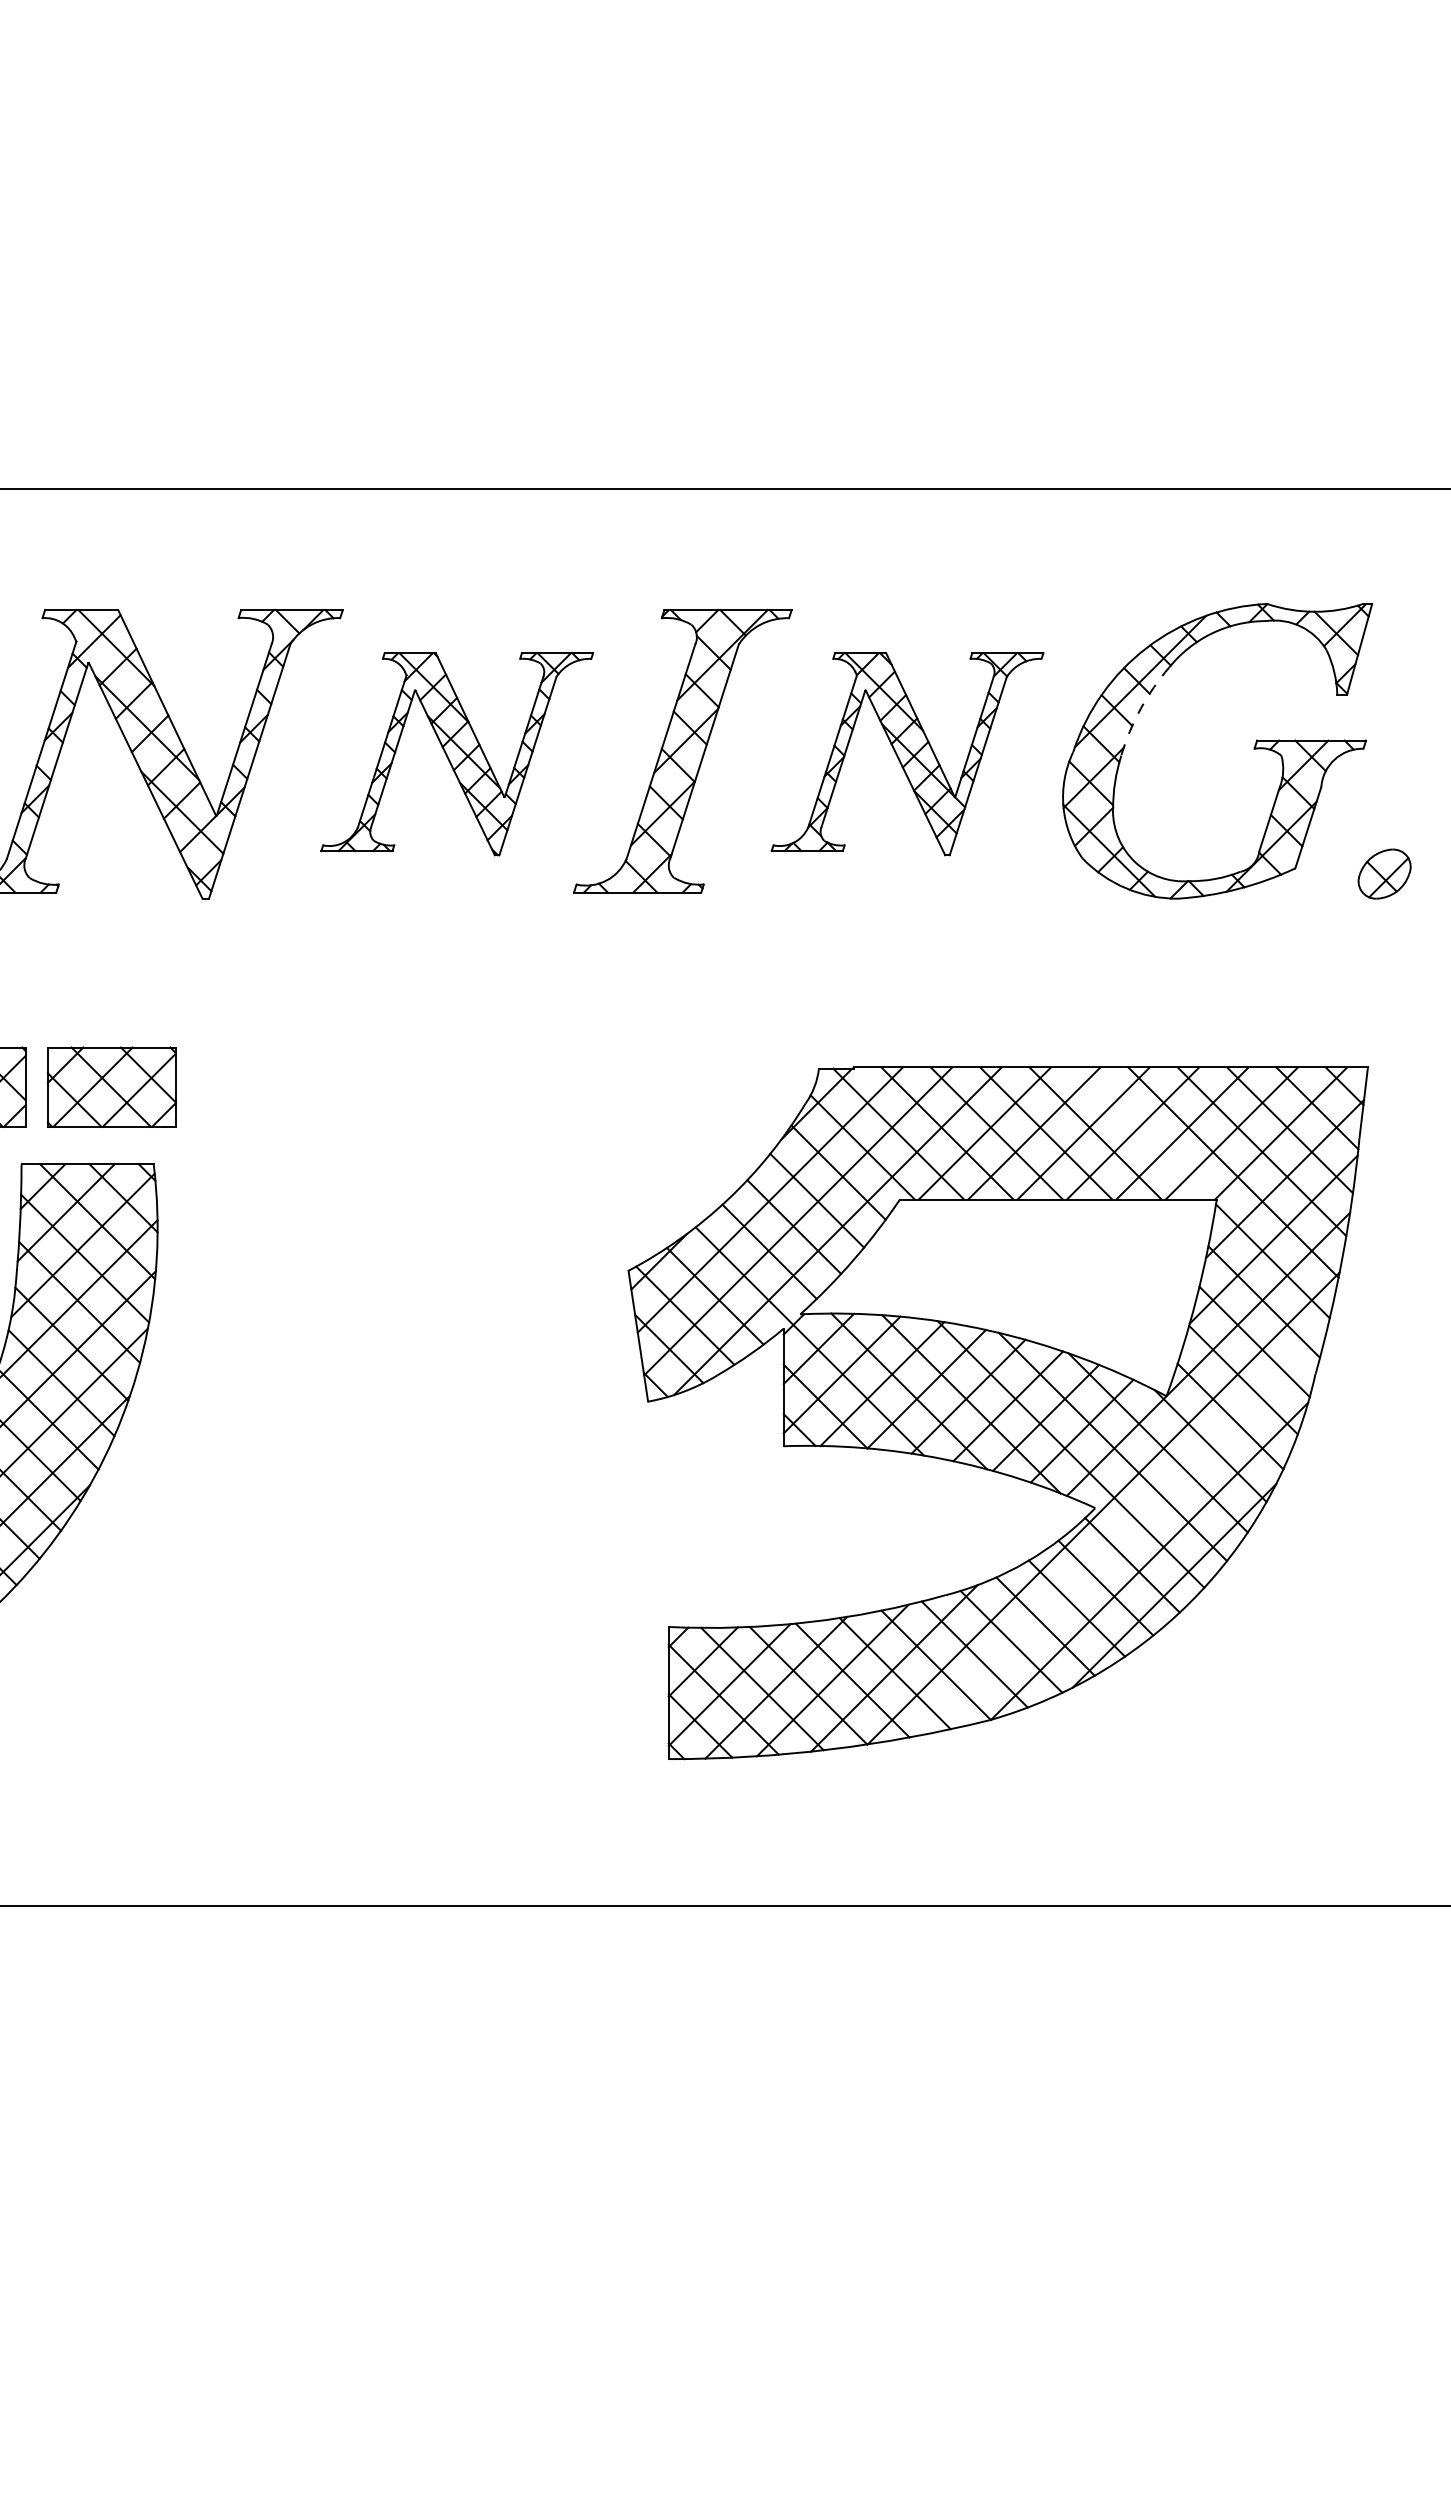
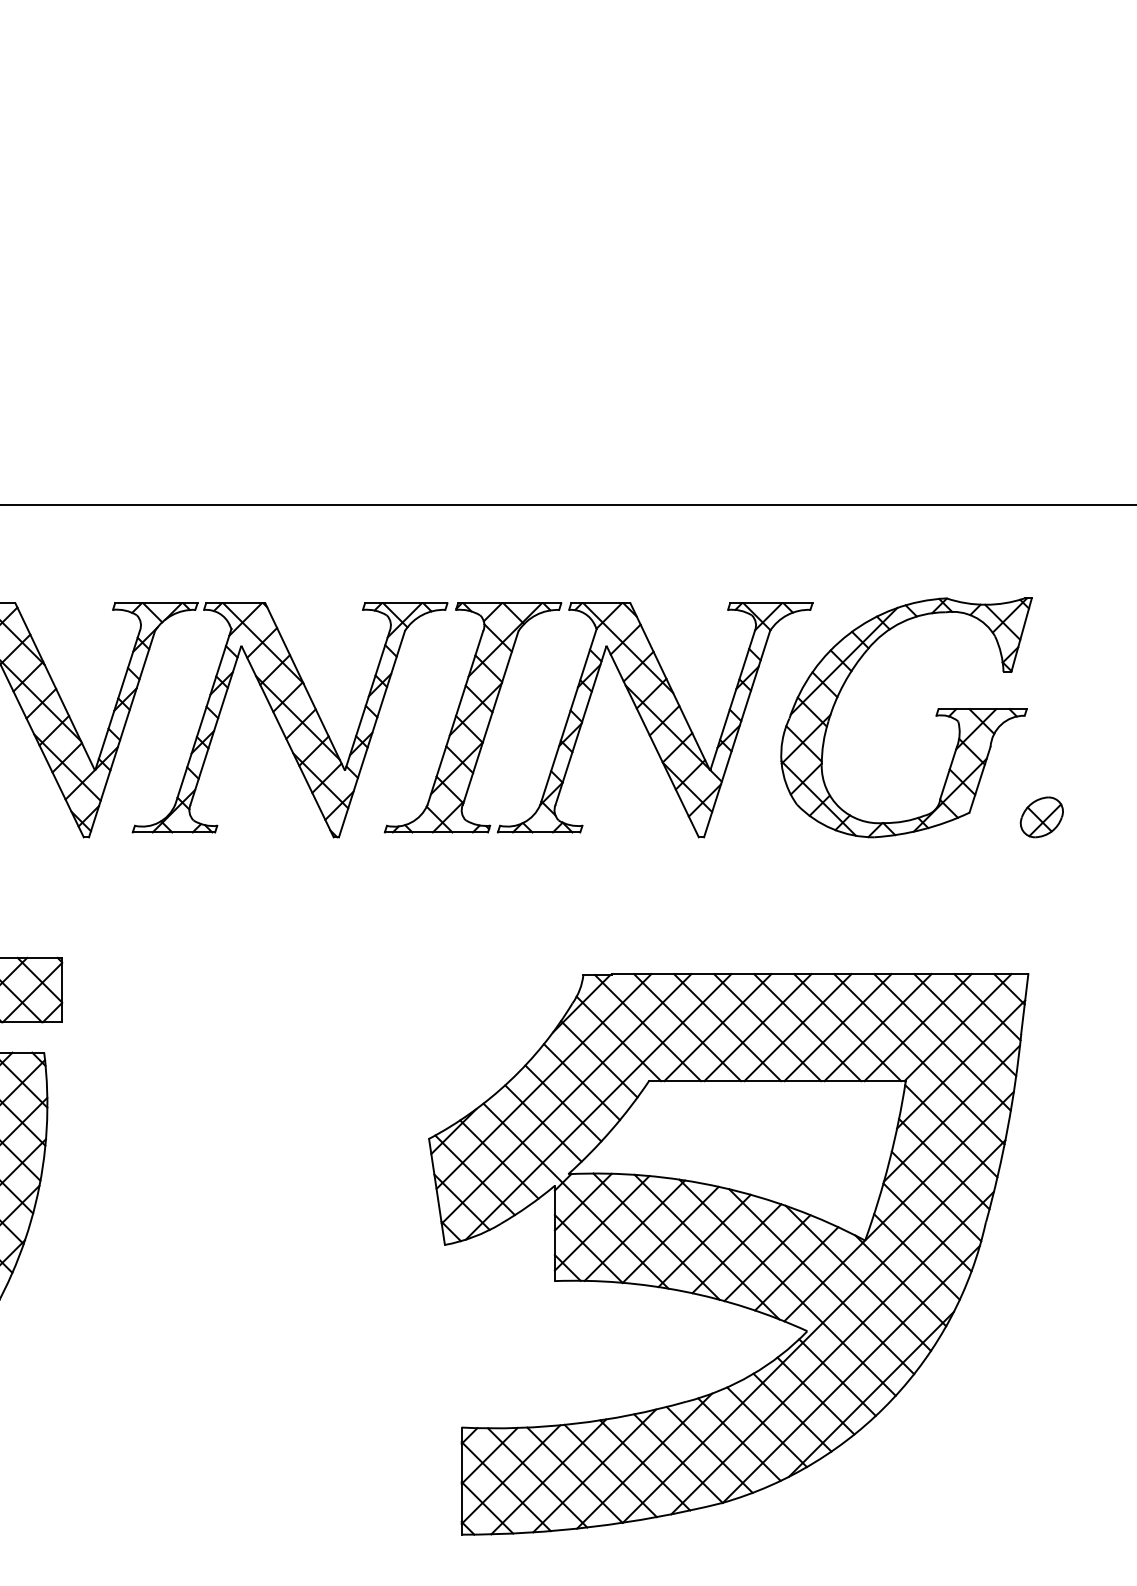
arc: (1140, 708) -> (844, 683), dashed -> solid
part: (457, 753) -> (290, 719), size x1.43
part: (907, 753) -> (655, 719), size x1.43
line: (1144, 1133) -> (847, 1027), added
line: (1126, 1535) -> (832, 1353), added

